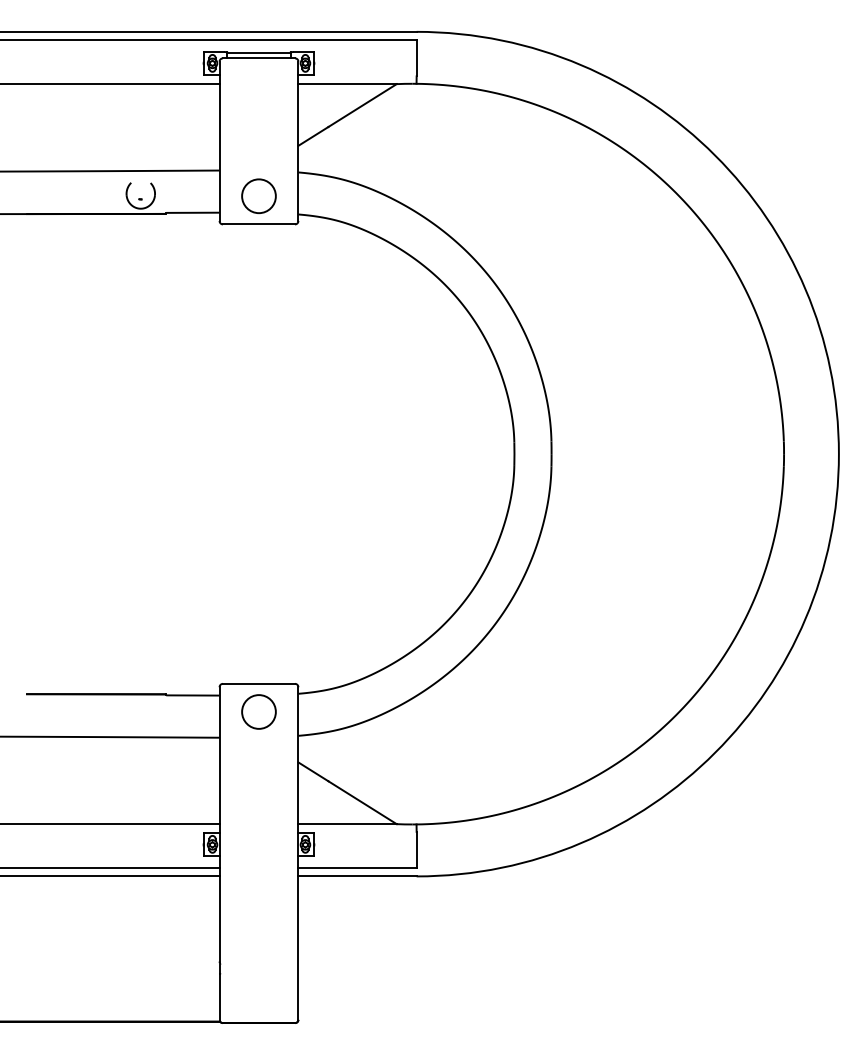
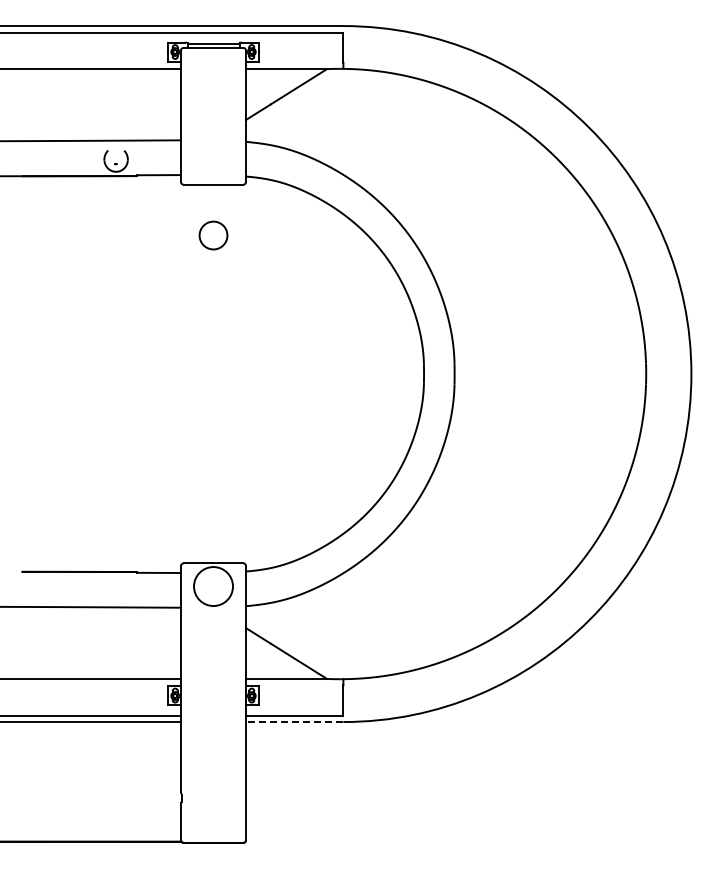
circle: (258, 196) -> (213, 235), moved
circle: (258, 711) -> (213, 586), size x1.4
line: (357, 876) -> (294, 722), solid -> dashed

